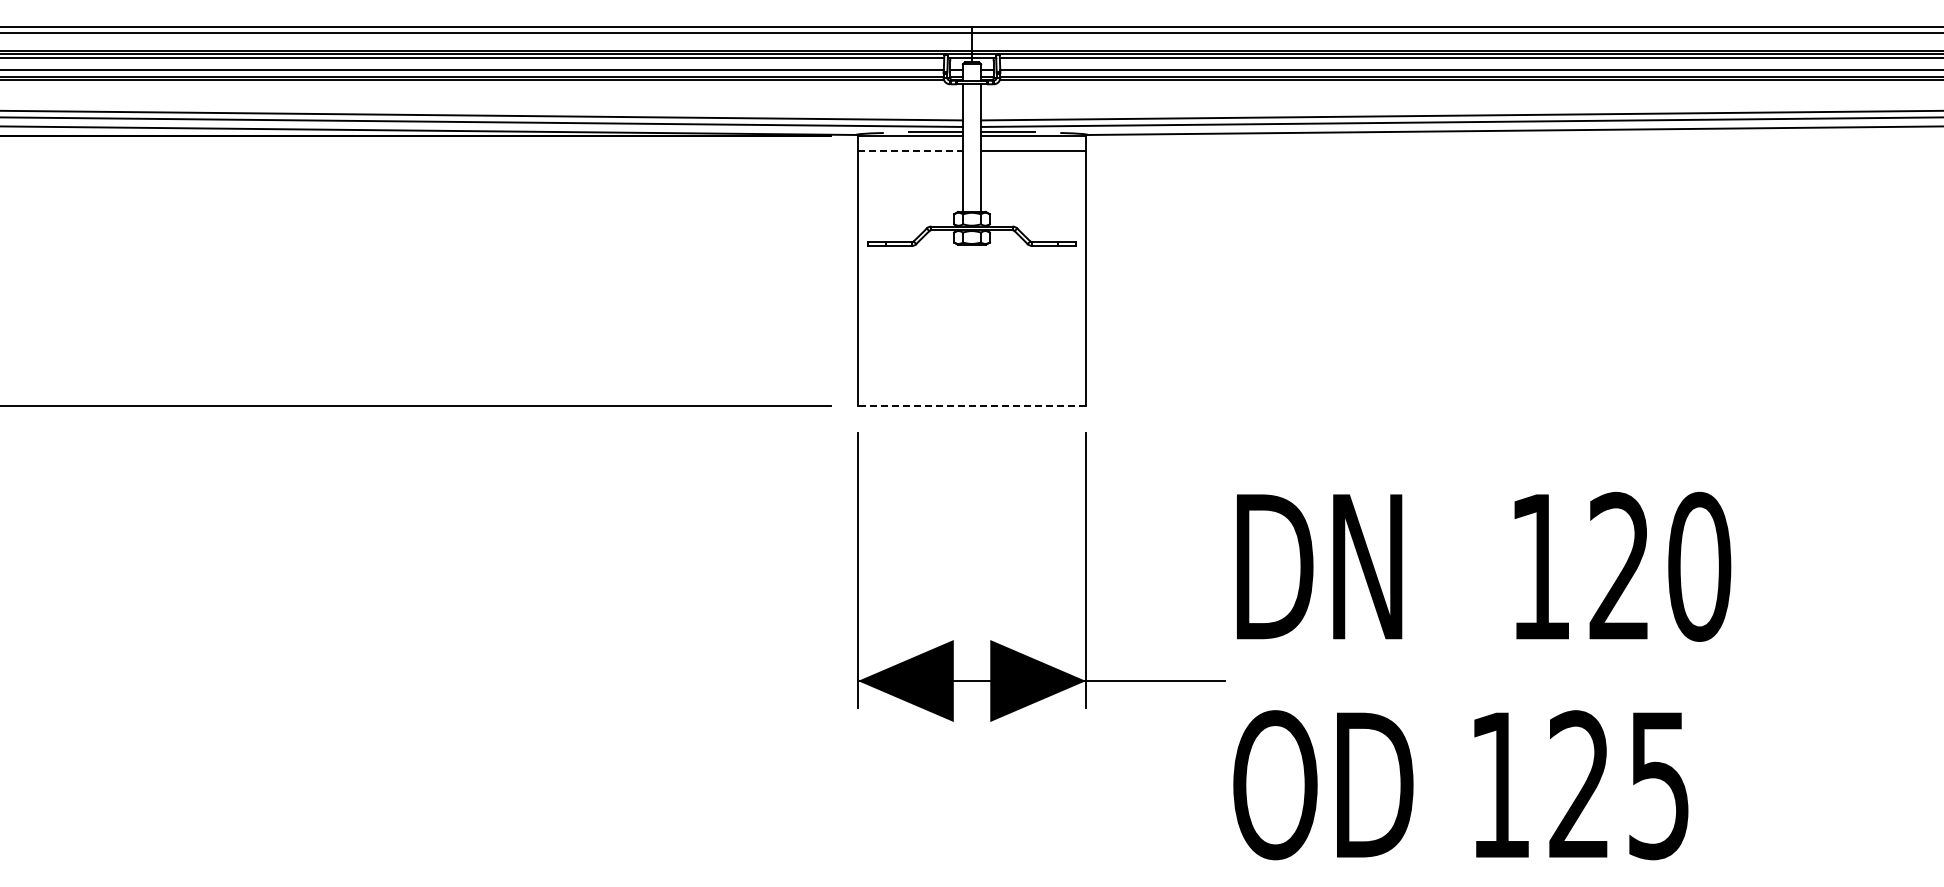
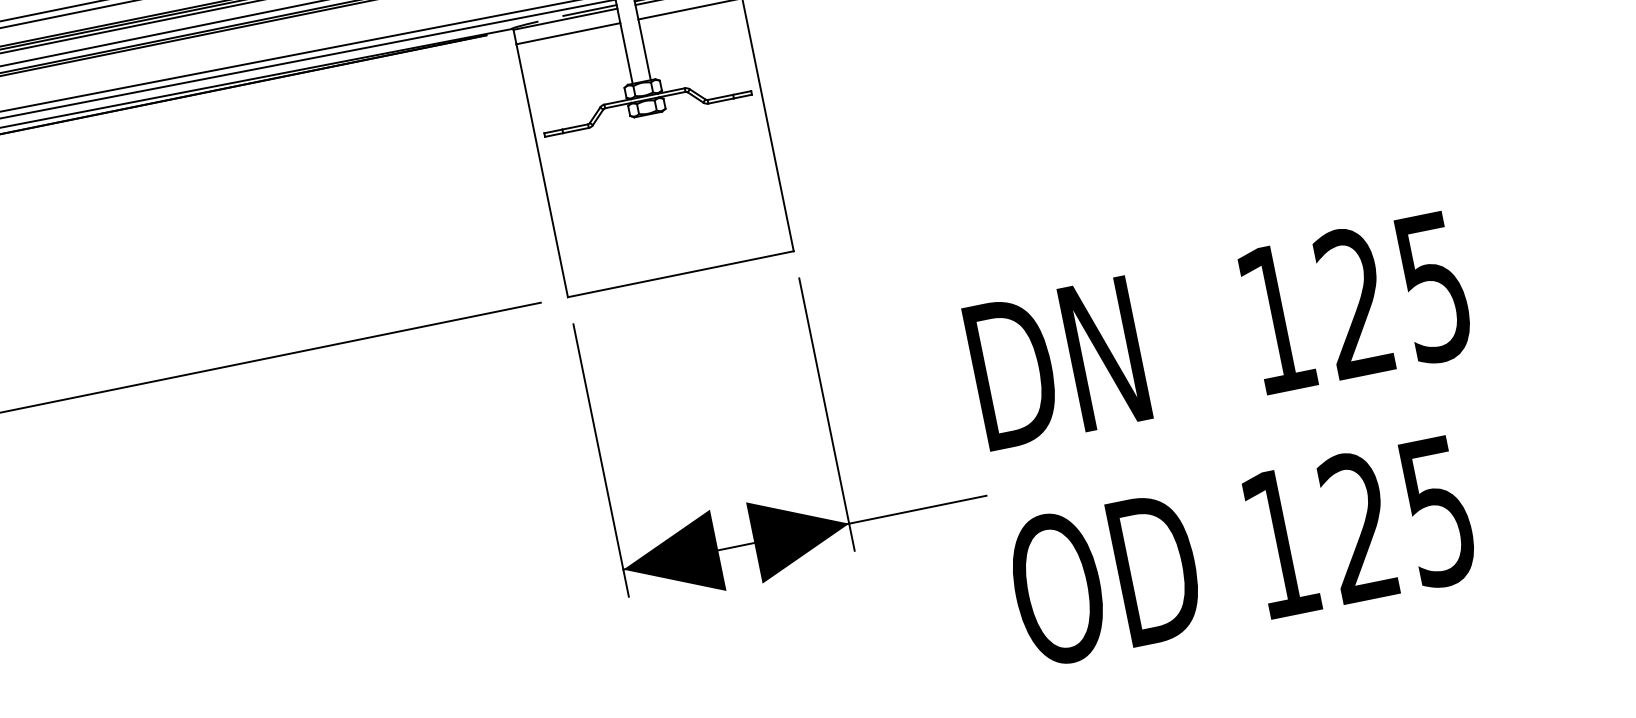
line: (910, 150) -> (568, 33), dashed -> solid
line: (972, 406) -> (681, 274), dashed -> solid
text: (1699, 566) -> (1433, 286), 120 -> 125

